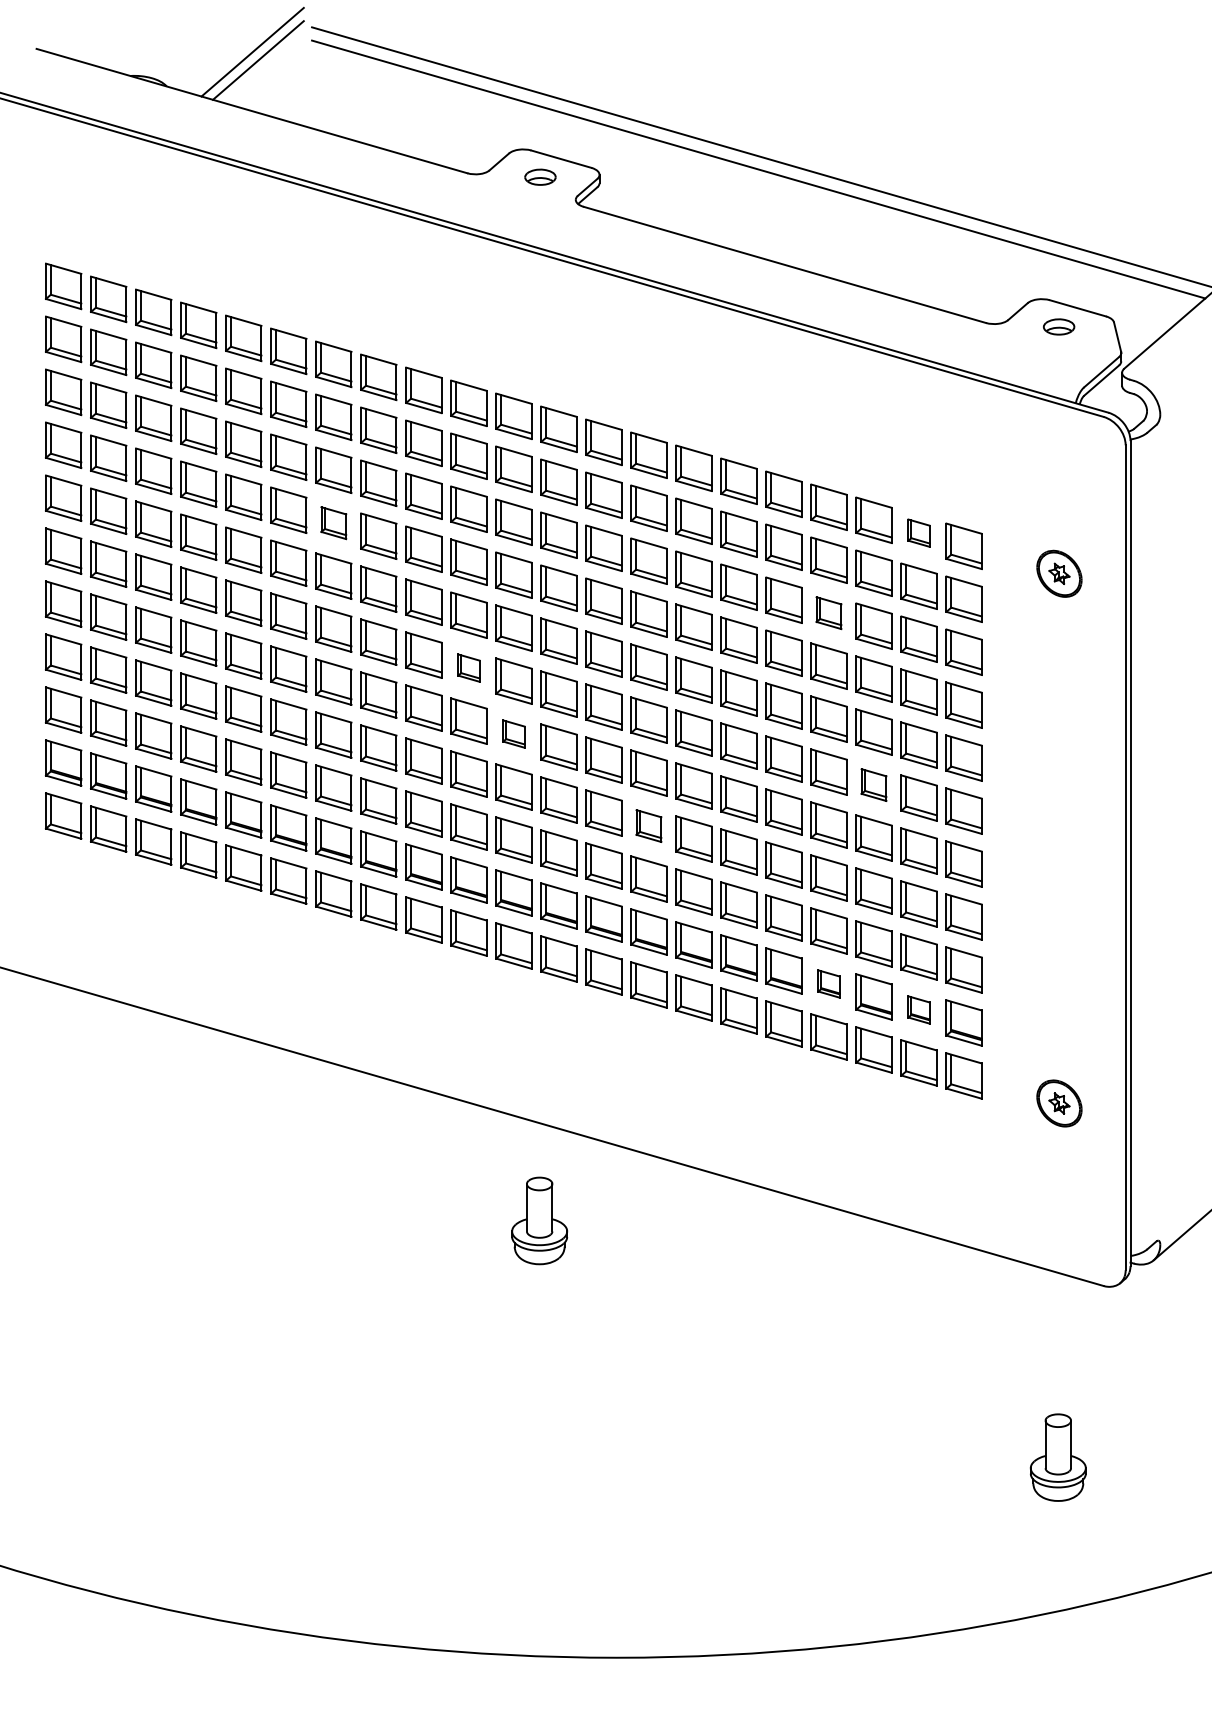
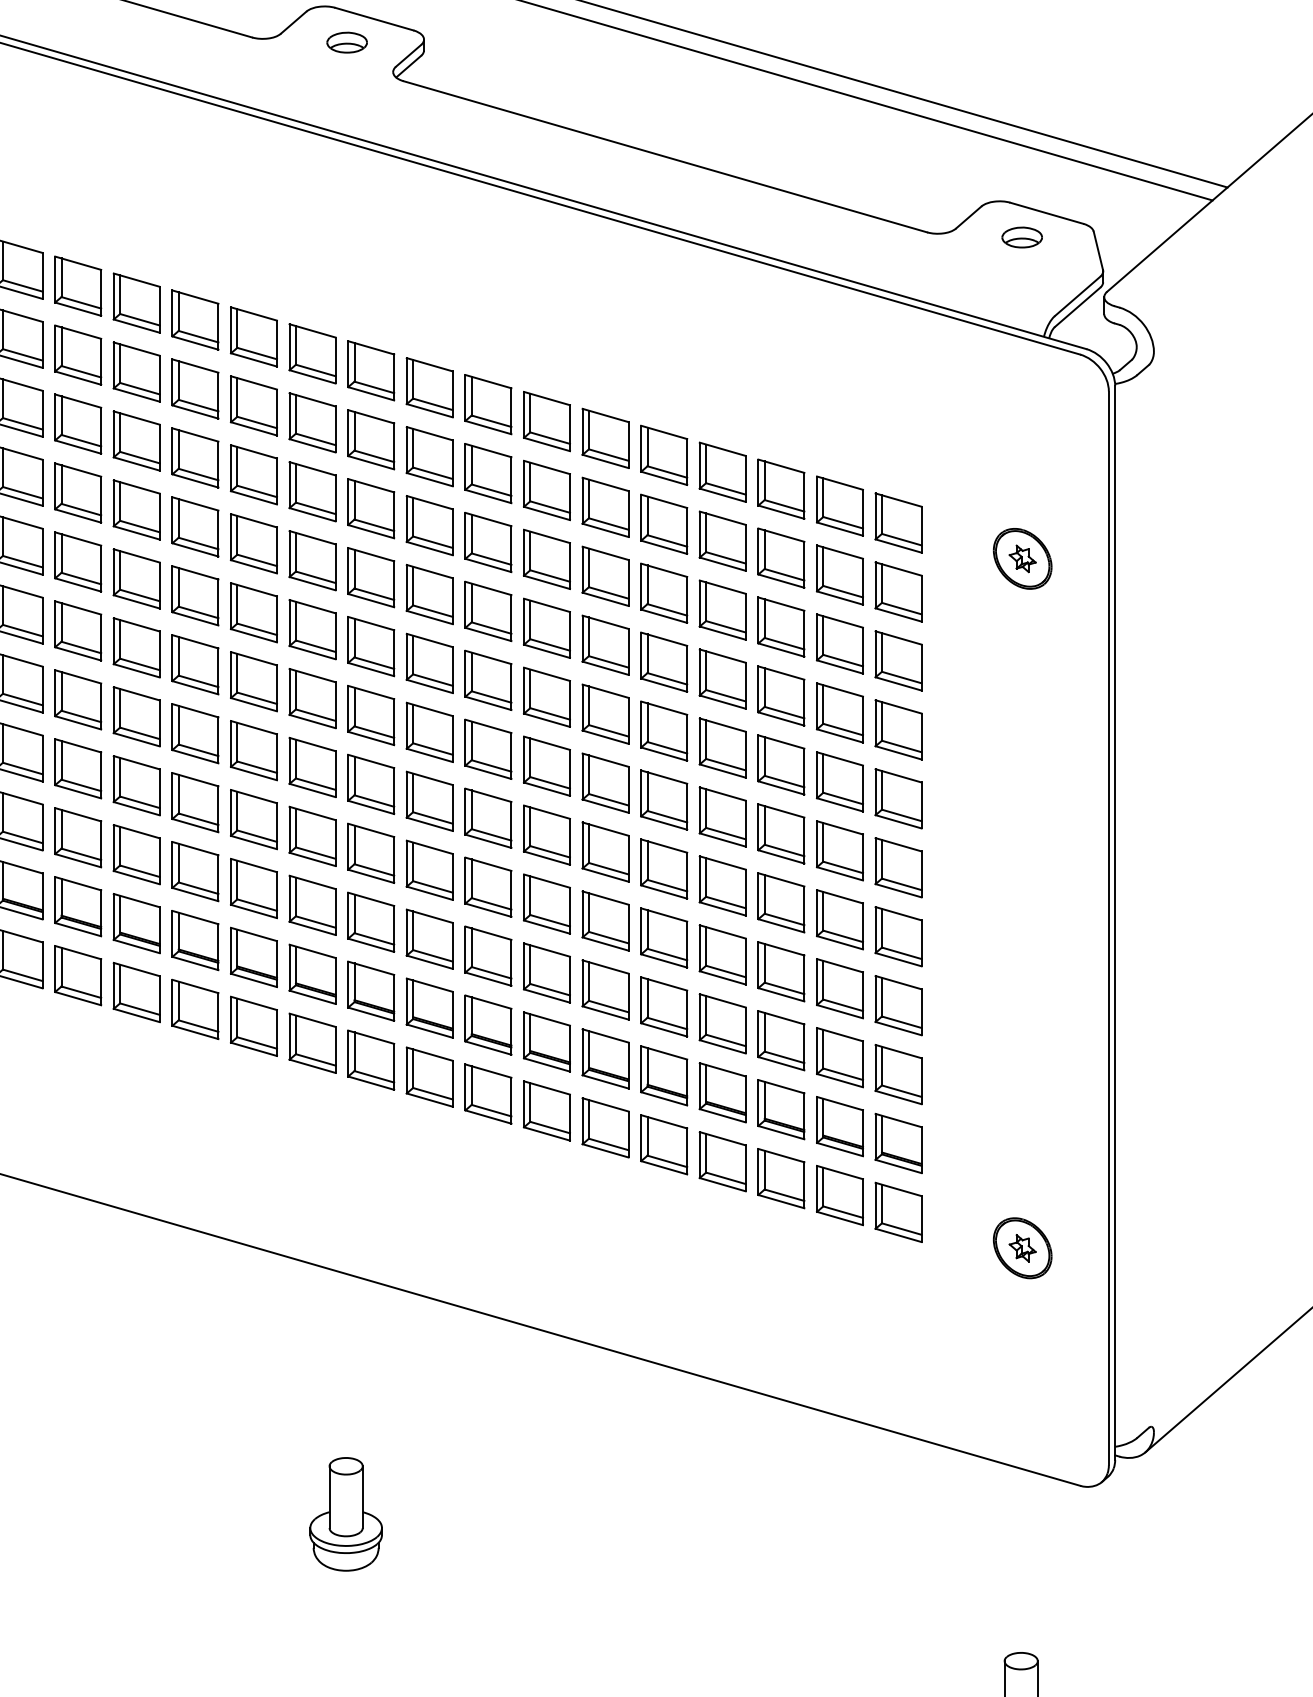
part: (333, 522) -> (77, 492), size x1.43
part: (918, 532) -> (839, 505), size x1.67
part: (828, 612) -> (722, 609), size x1.43
part: (468, 667) -> (253, 680), size x1.67
part: (513, 733) -> (312, 766), size x1.67
part: (873, 784) -> (780, 833), size x1.43
part: (648, 825) -> (487, 886), size x1.43
part: (828, 983) -> (722, 1092), size x1.67
part: (918, 1009) -> (839, 1125), size x1.67
part: (539, 1220) -> (345, 1513), moved

